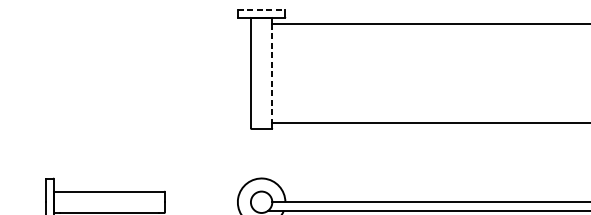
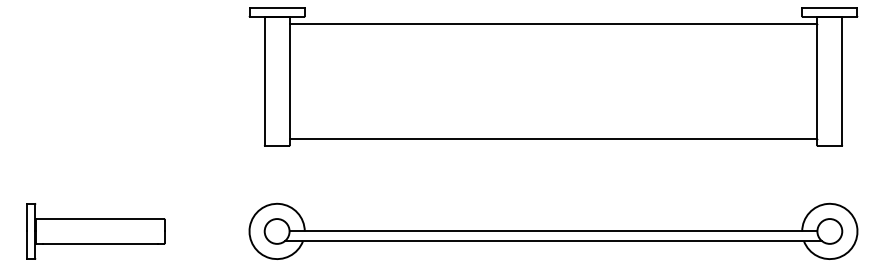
line: (261, 9) -> (277, 7), dashed -> solid
line: (272, 74) -> (289, 82), dashed -> solid

